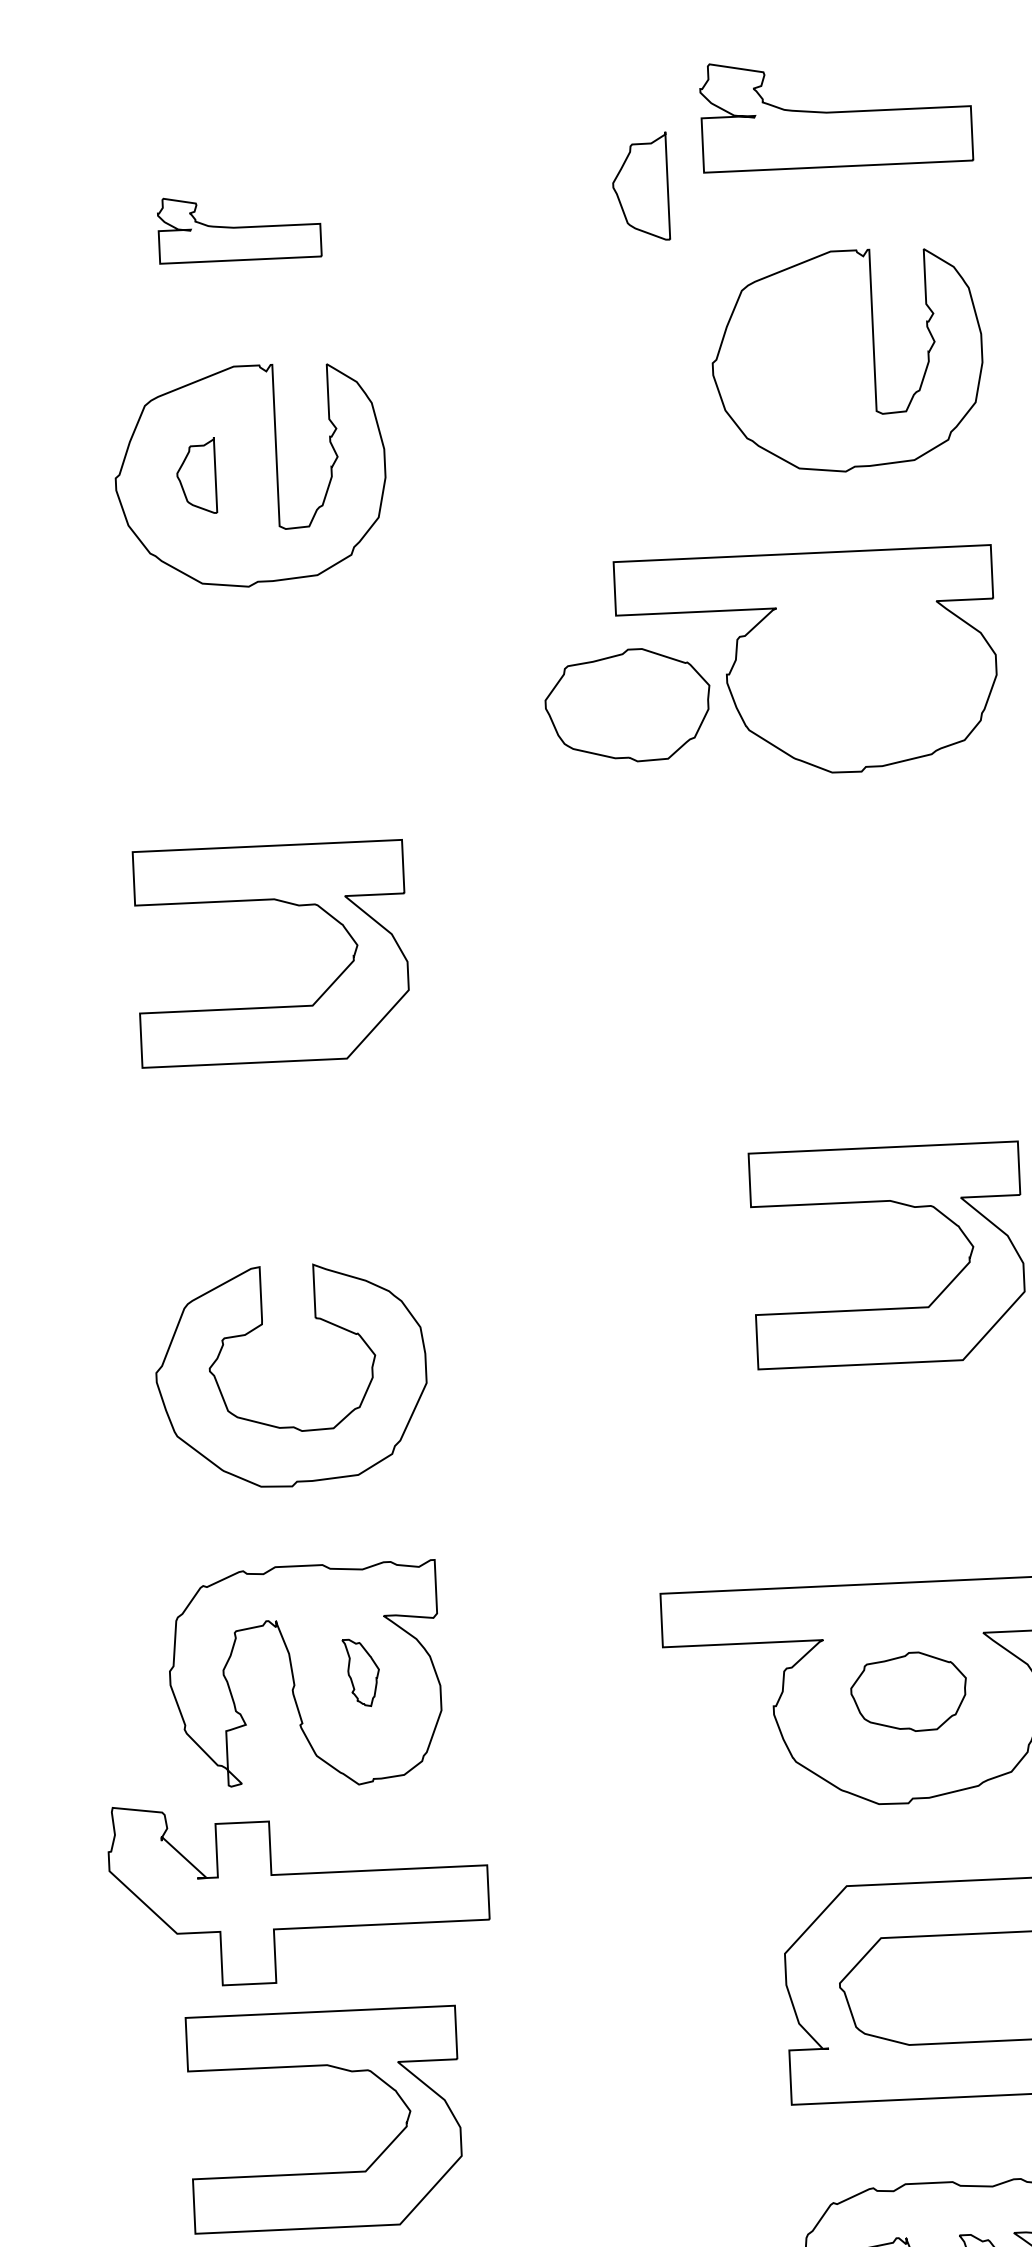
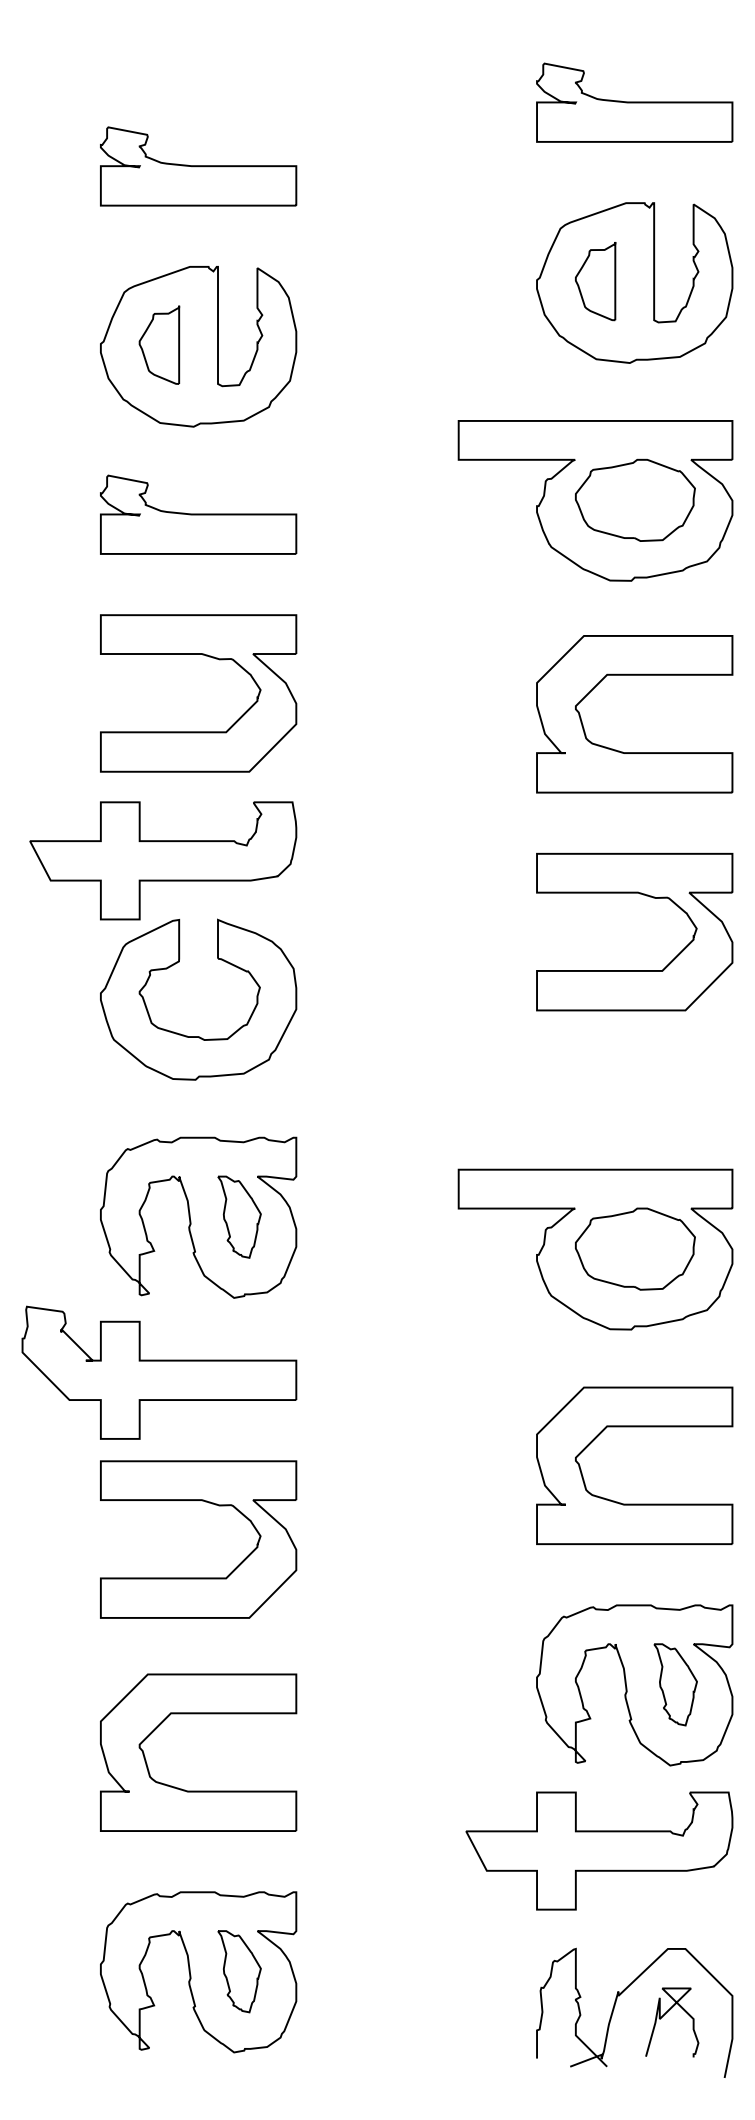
part: (640, 187) -> (595, 281), moved
part: (239, 227) -> (198, 166), size x1.67
part: (196, 475) -> (159, 344), size x1.43
part: (628, 704) -> (635, 499), moved
part: (260, 707) -> (198, 514), added
part: (876, 1007) -> (634, 752), added
part: (234, 1186) -> (163, 860), added
part: (361, 1671) -> (239, 1216), size x1.67
part: (909, 1691) -> (635, 1248), size x1.43
part: (299, 1890) -> (159, 1372), moved

